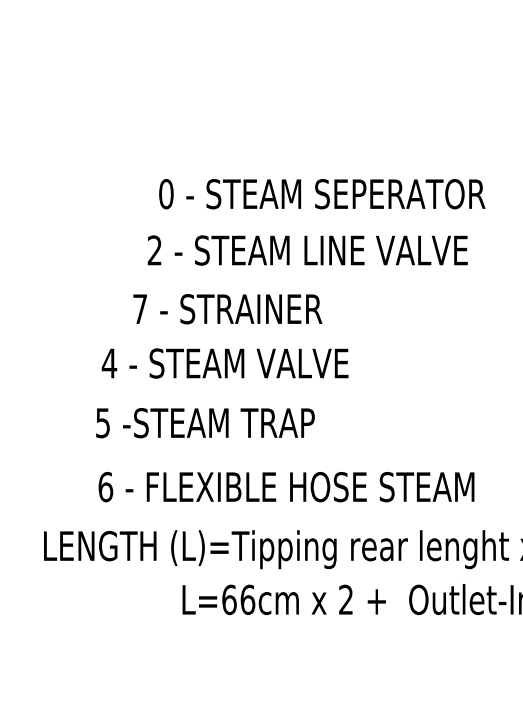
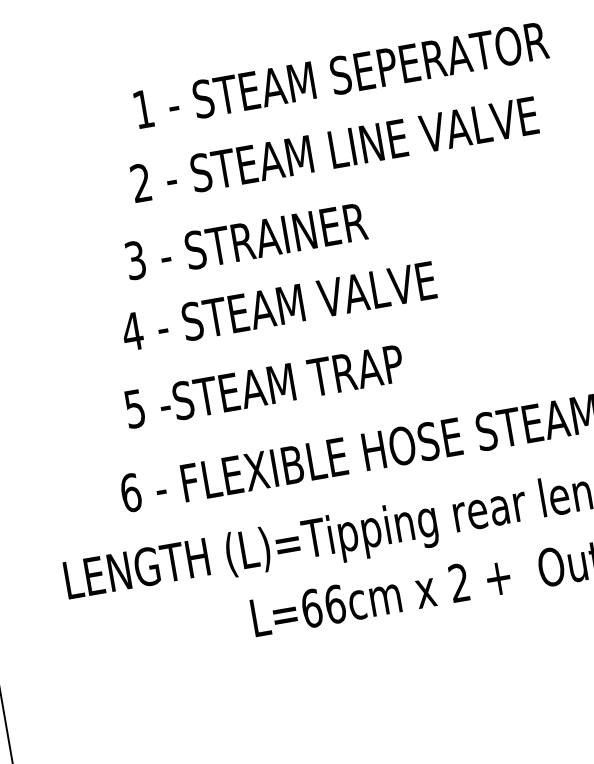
text: (166, 194) -> (143, 109), 0 -> 1
text: (140, 309) -> (136, 260), 7 -> 3
text: (224, 363) -> (278, 306), moved
text: (205, 423) -> (264, 386), moved

